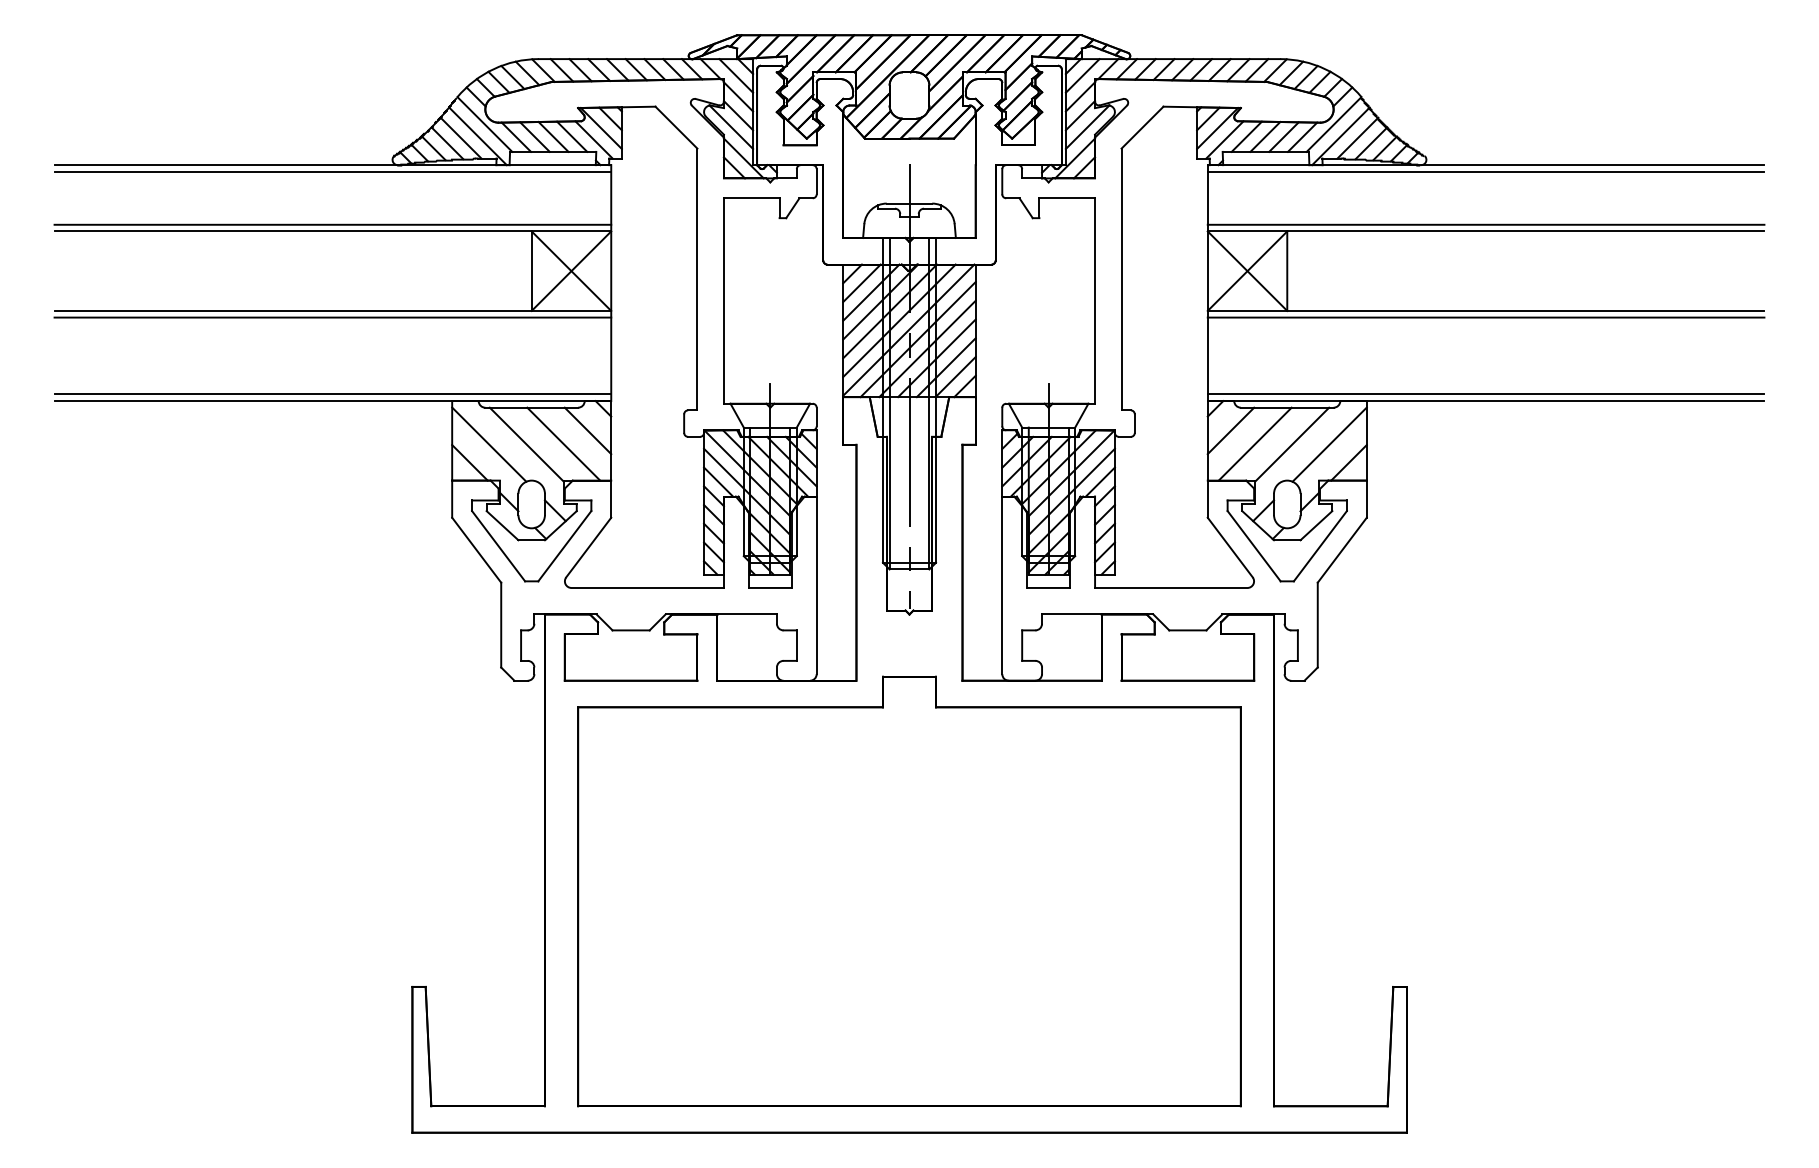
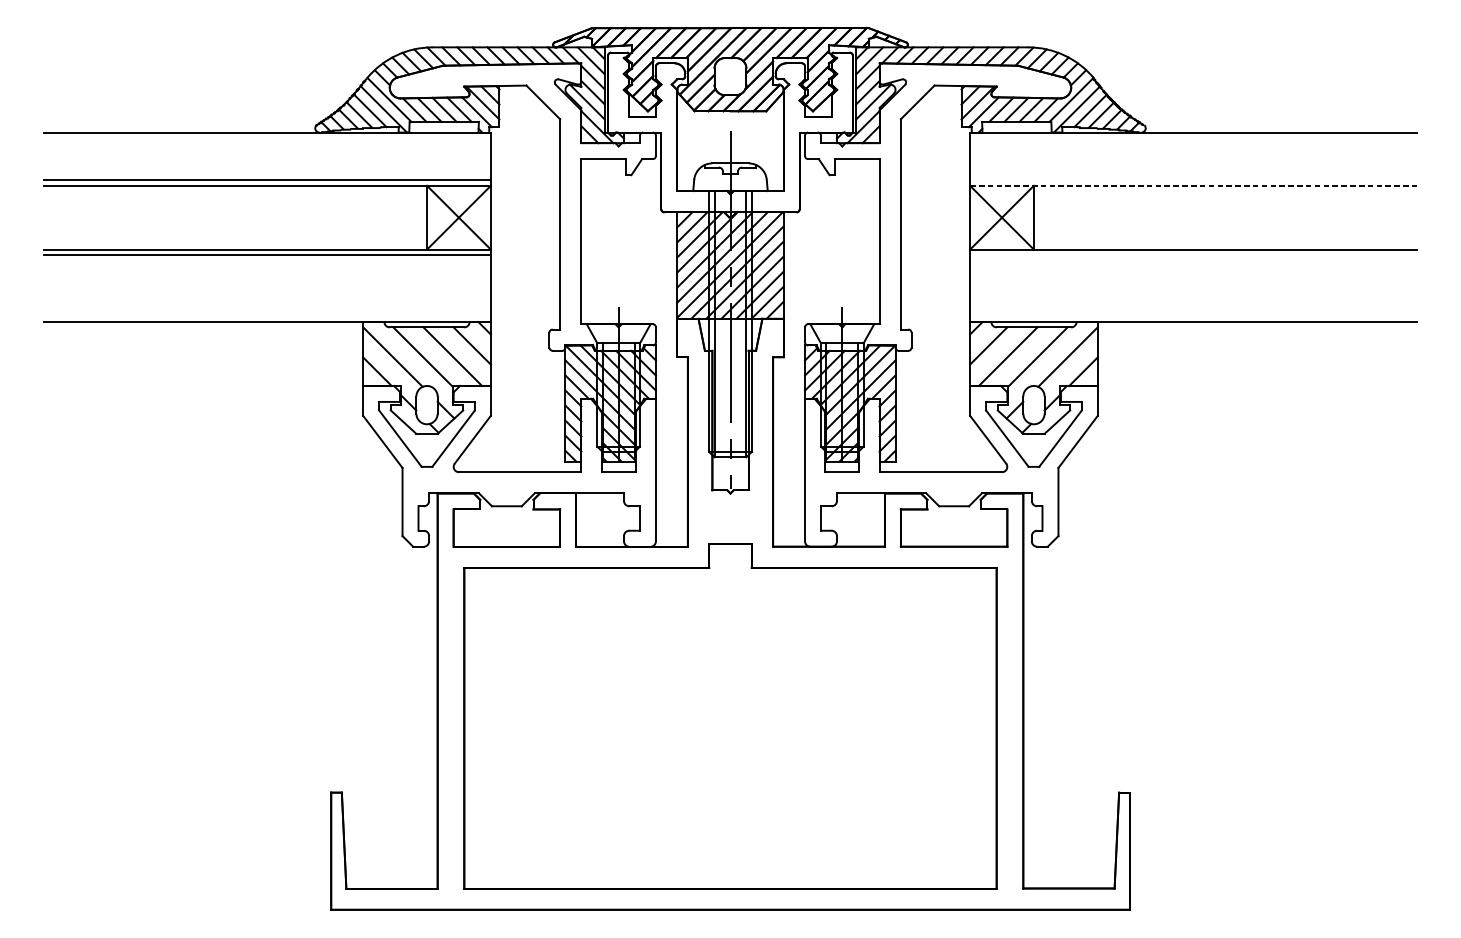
line: (332, 171) -> (266, 137), removed
line: (1485, 171) -> (1193, 137), removed
line: (1485, 224) -> (1193, 180), removed
line: (1486, 231) -> (1194, 185), solid -> dashed
line: (1485, 317) -> (1193, 254), removed
line: (332, 394) -> (266, 316), removed
line: (1485, 394) -> (1193, 316), removed

